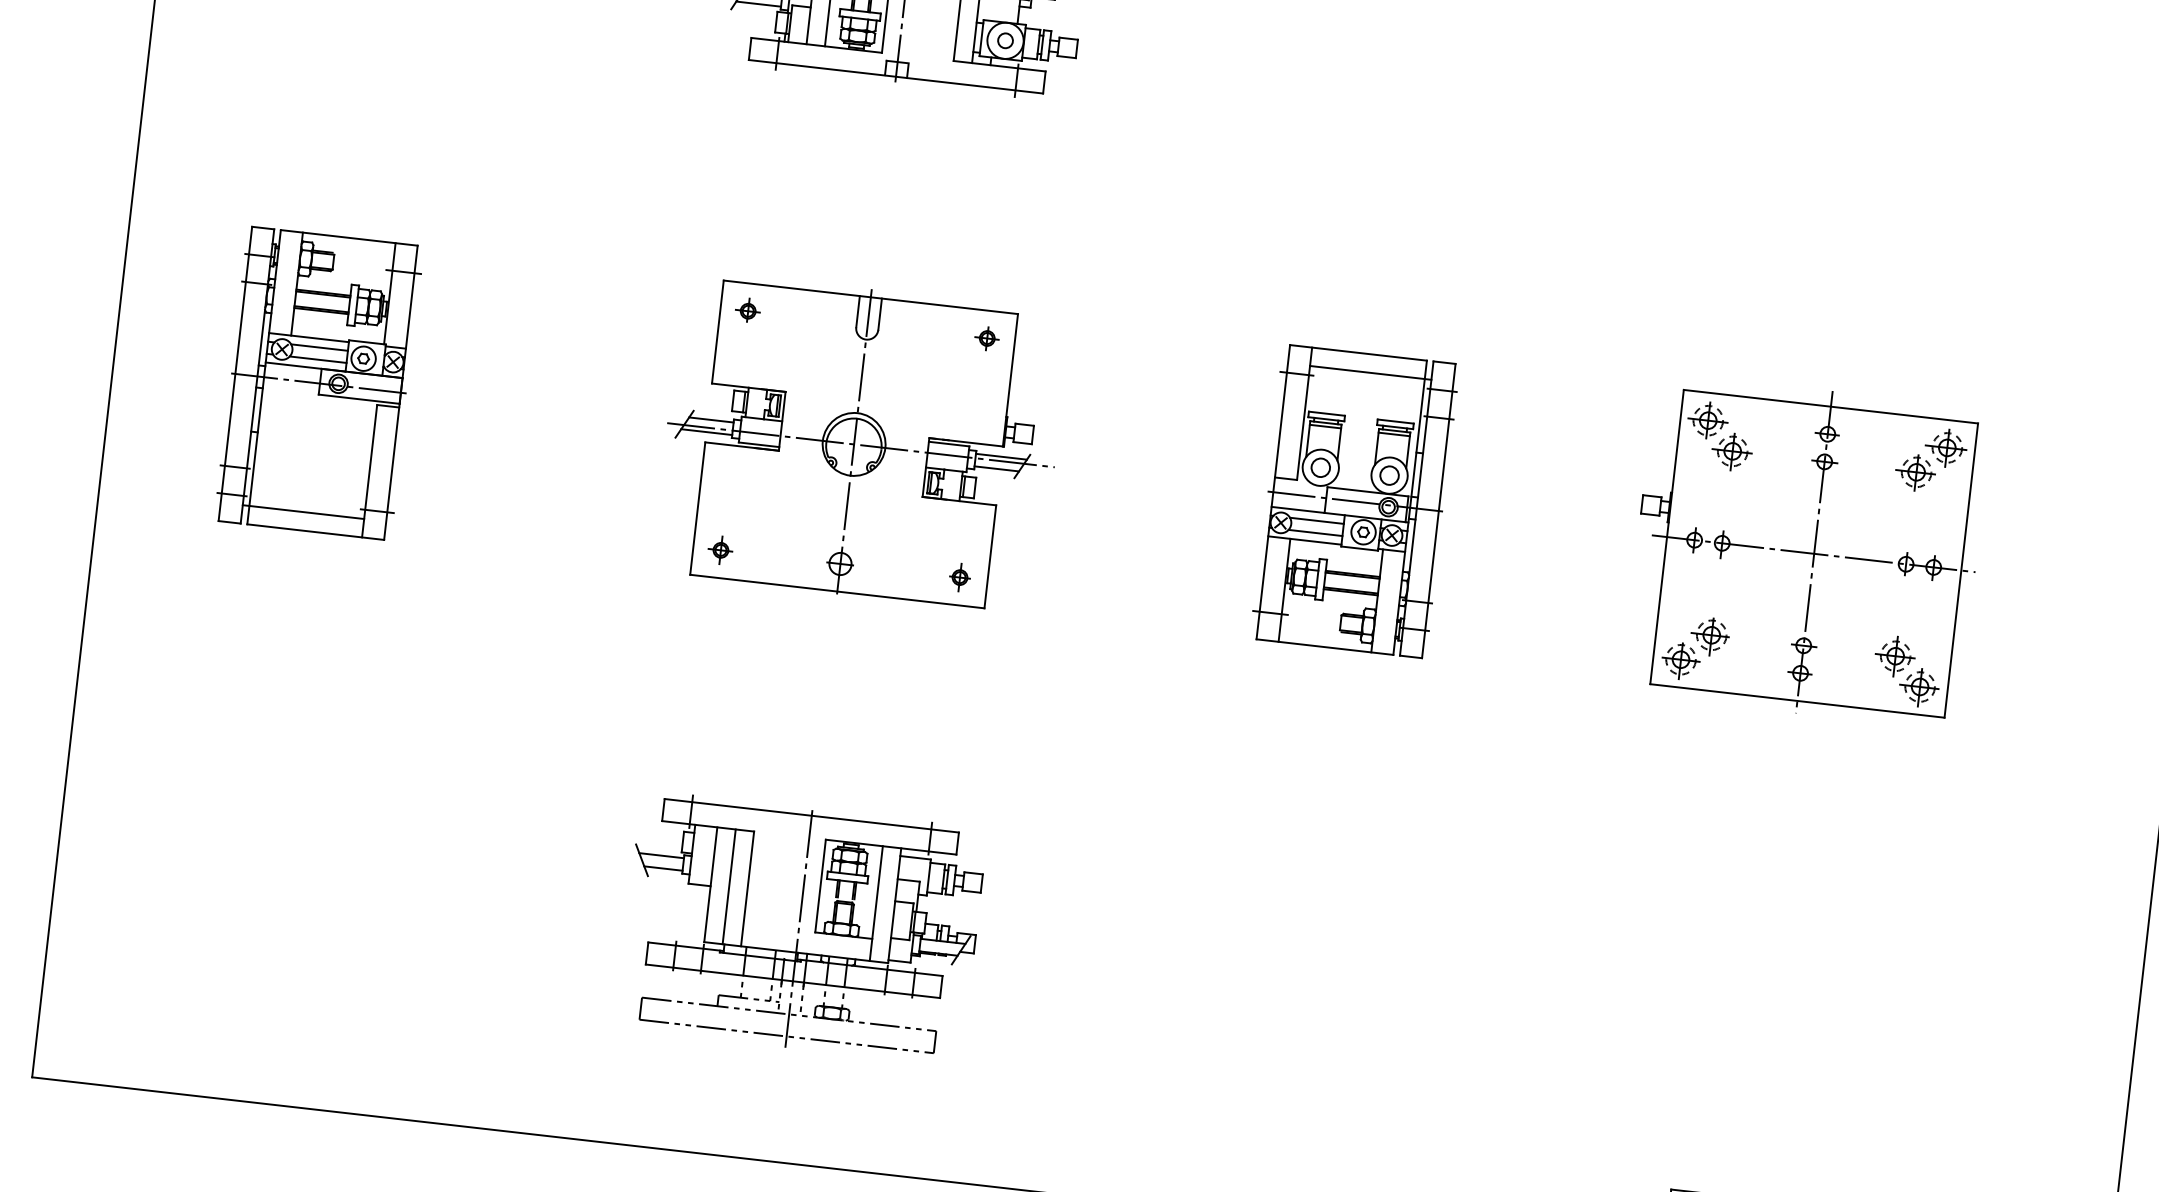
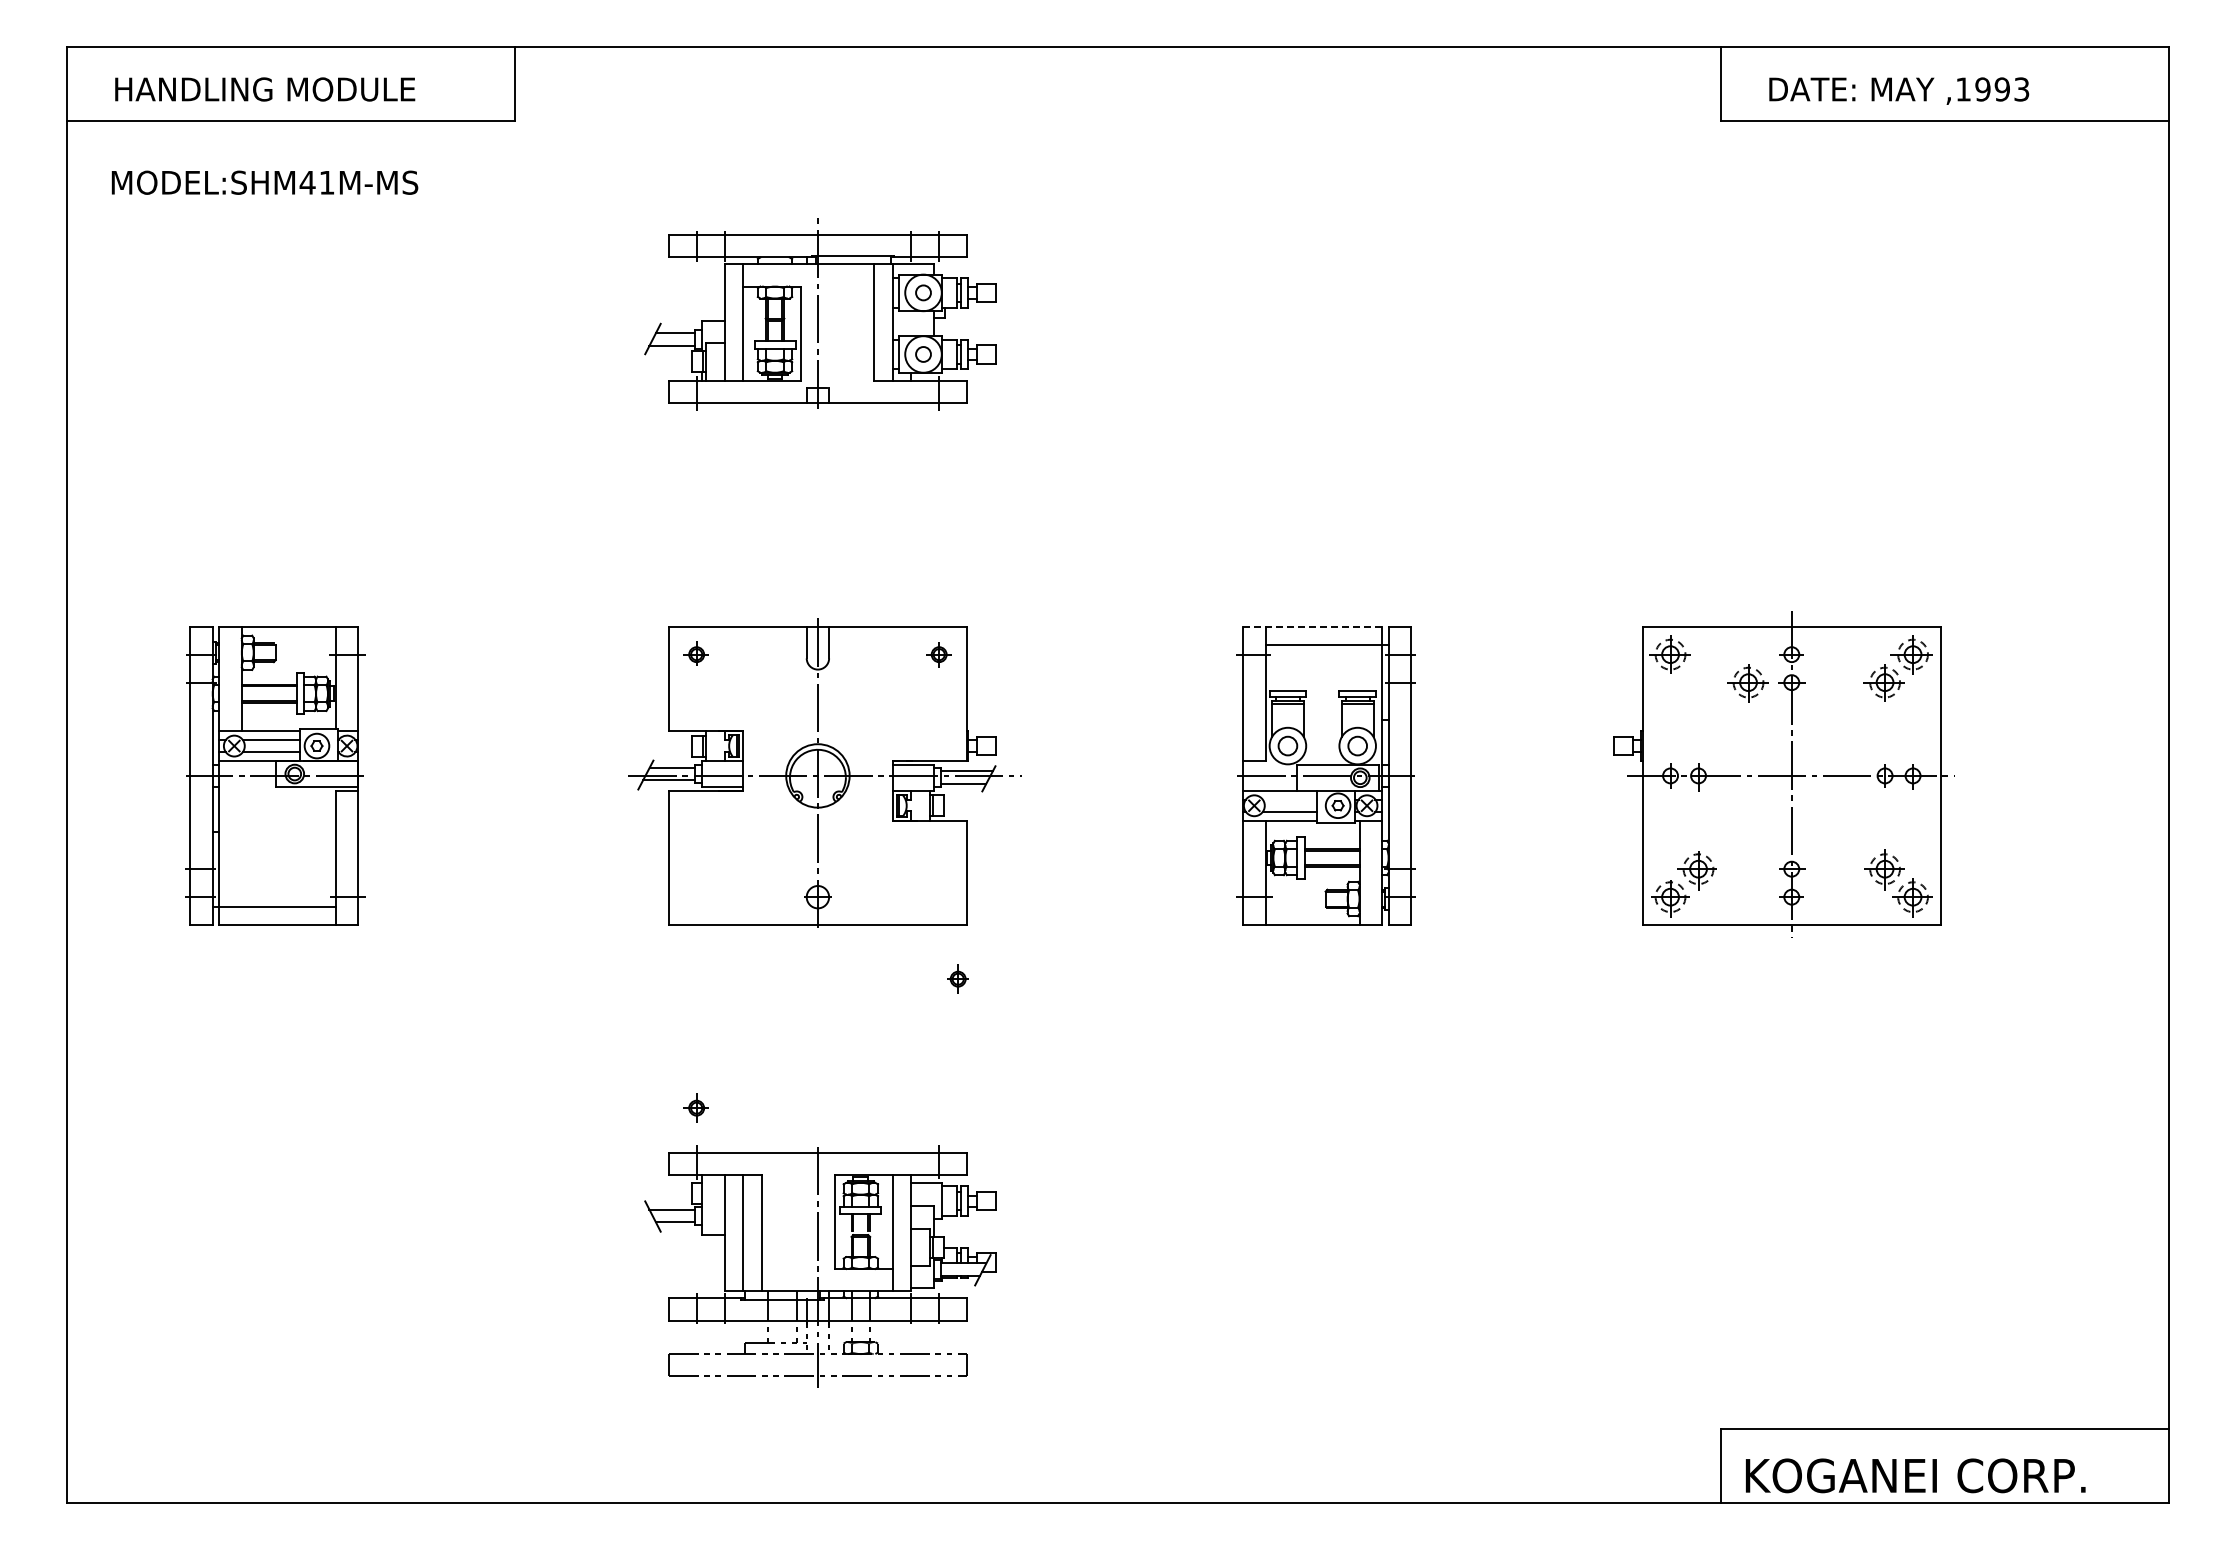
line: (1359, 352) -> (1313, 626), solid -> dashed
part: (1731, 452) -> (1747, 683), moved
line: (1316, 520) -> (1289, 799), removed
part: (719, 549) -> (695, 1107), moved
part: (959, 576) -> (957, 978), moved

